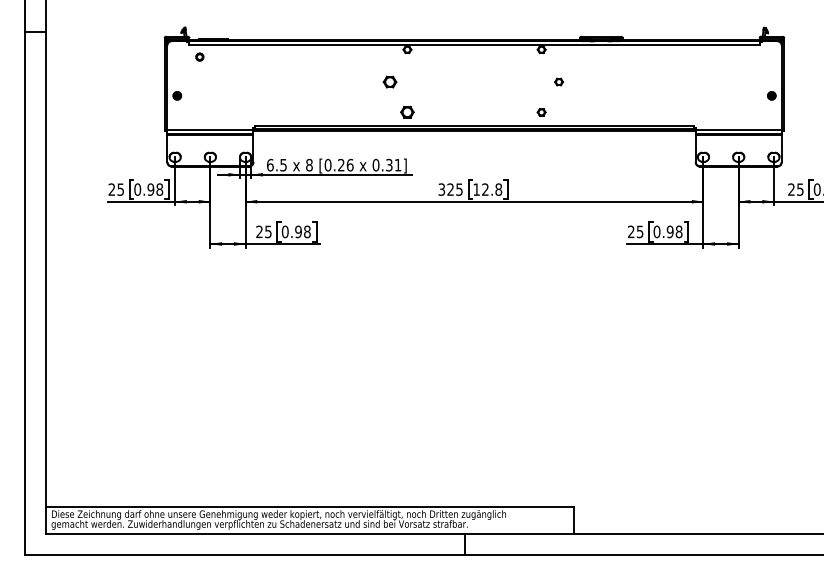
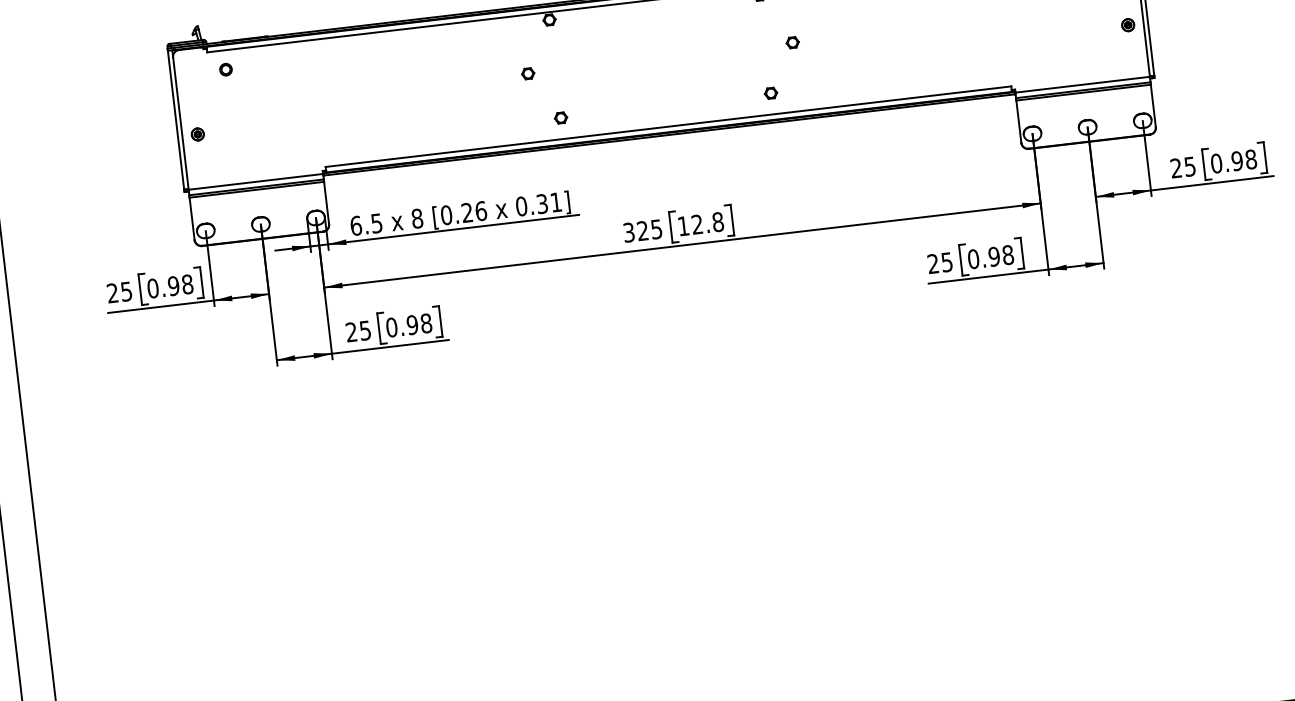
part: (389, 81) -> (527, 72), size x0.62
part: (407, 112) -> (561, 118), size x0.62

